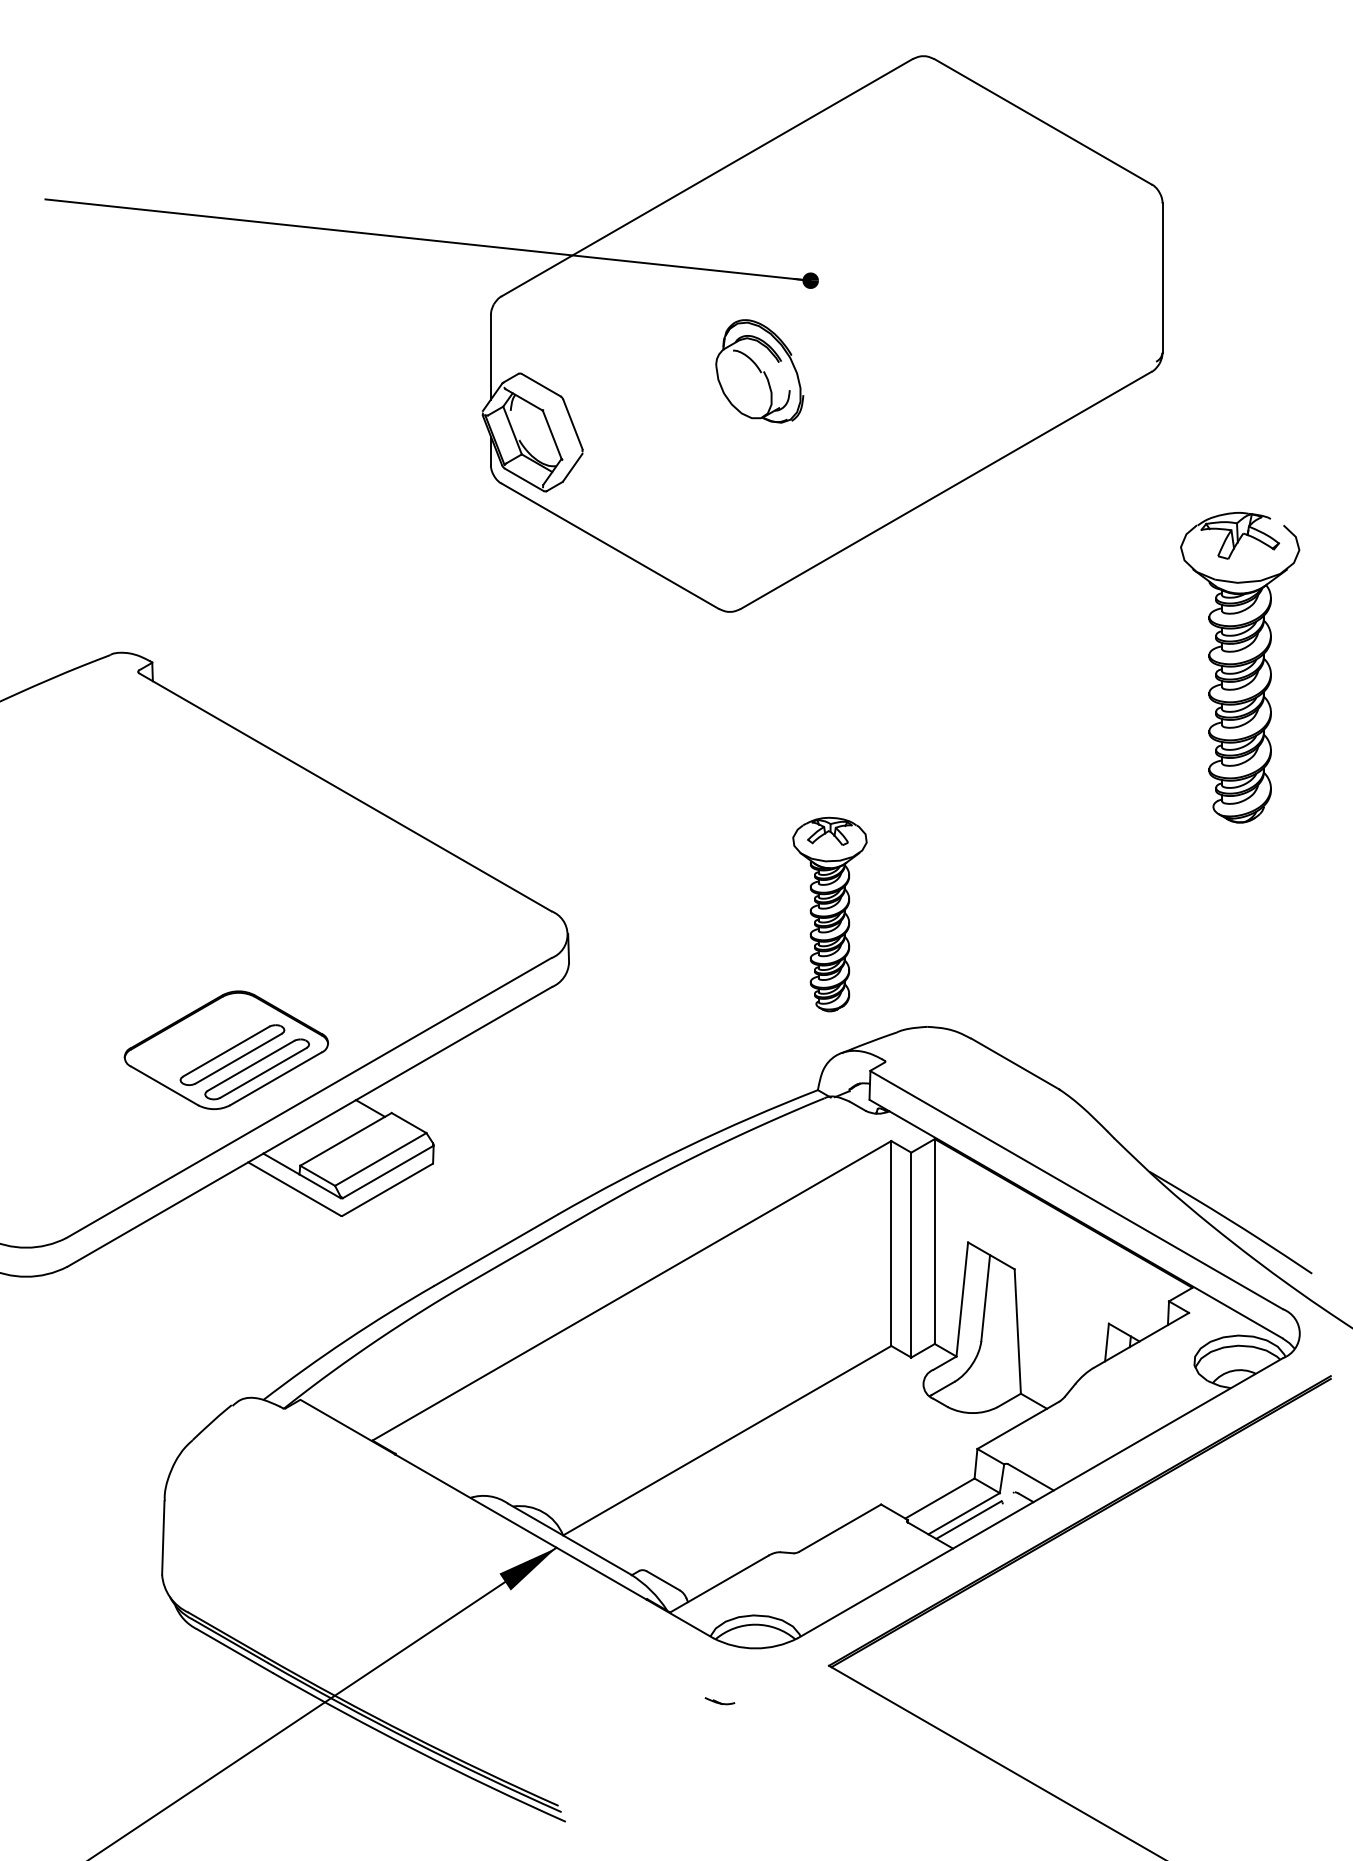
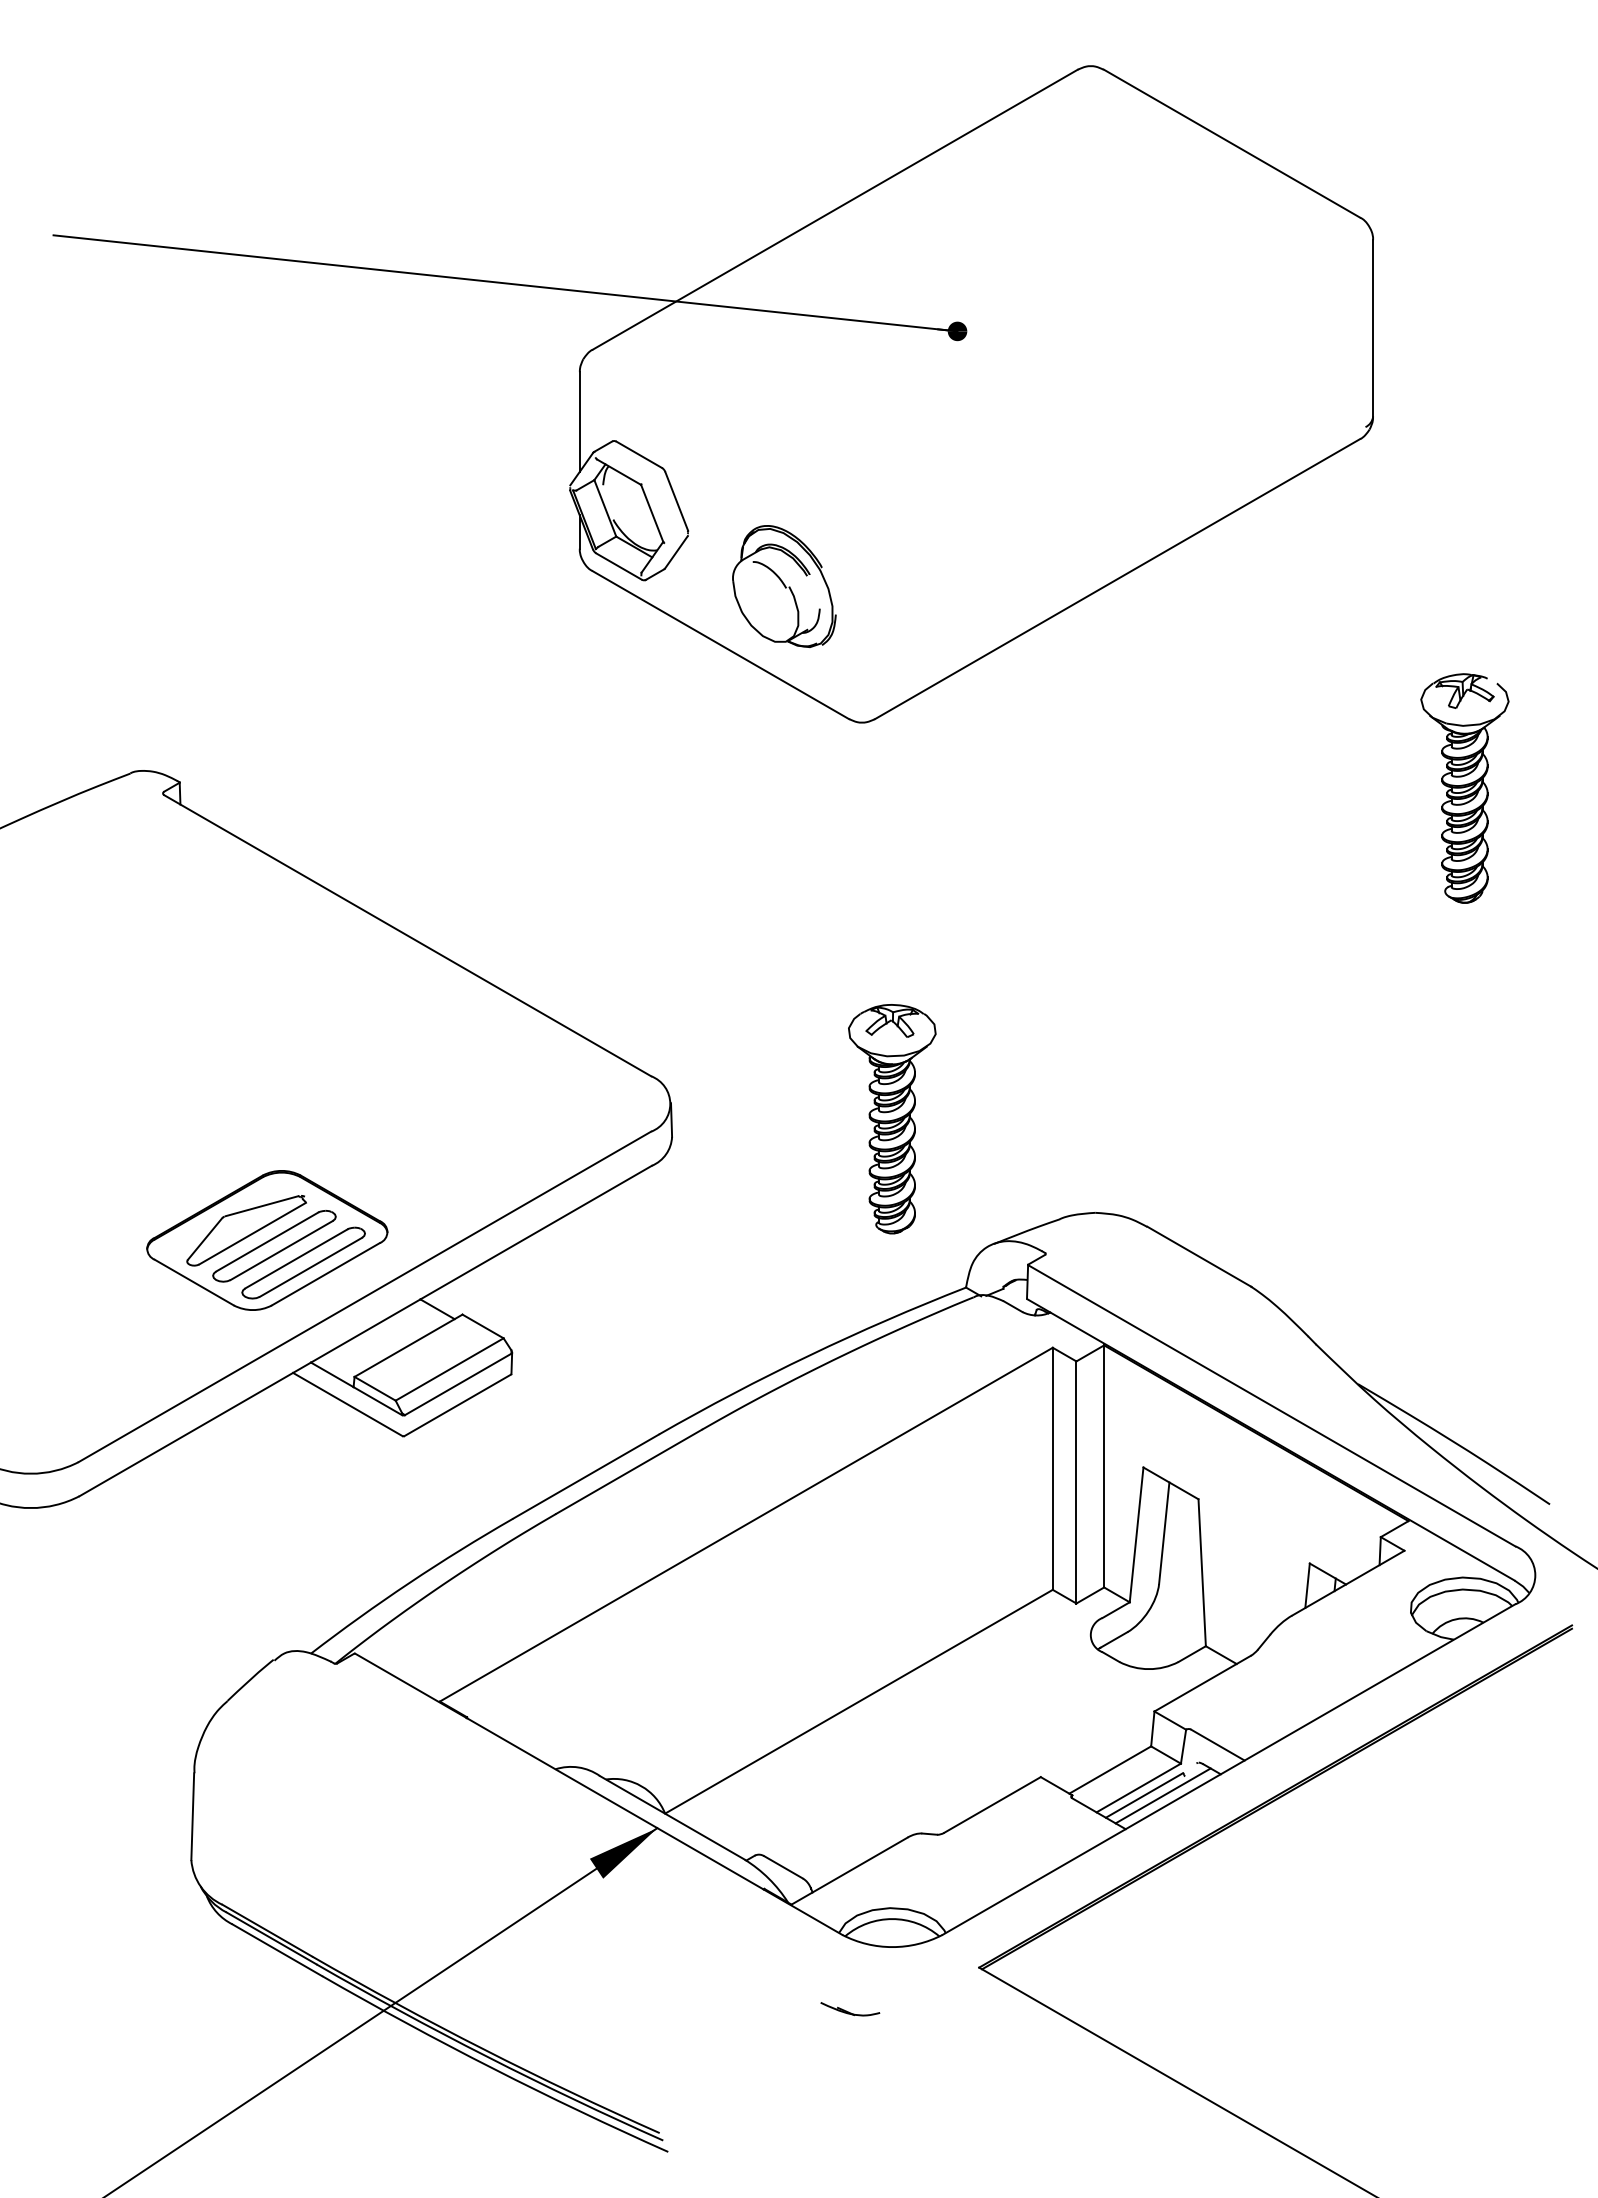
part: (759, 371) -> (784, 586), moved
part: (1239, 667) -> (1464, 788), size x0.62
part: (830, 914) -> (892, 1119), moved
part: (208, 1041) -> (246, 1230), added
line: (984, 1520) -> (1162, 1795), added
part: (720, 1701) -> (850, 2009), size x1.67

